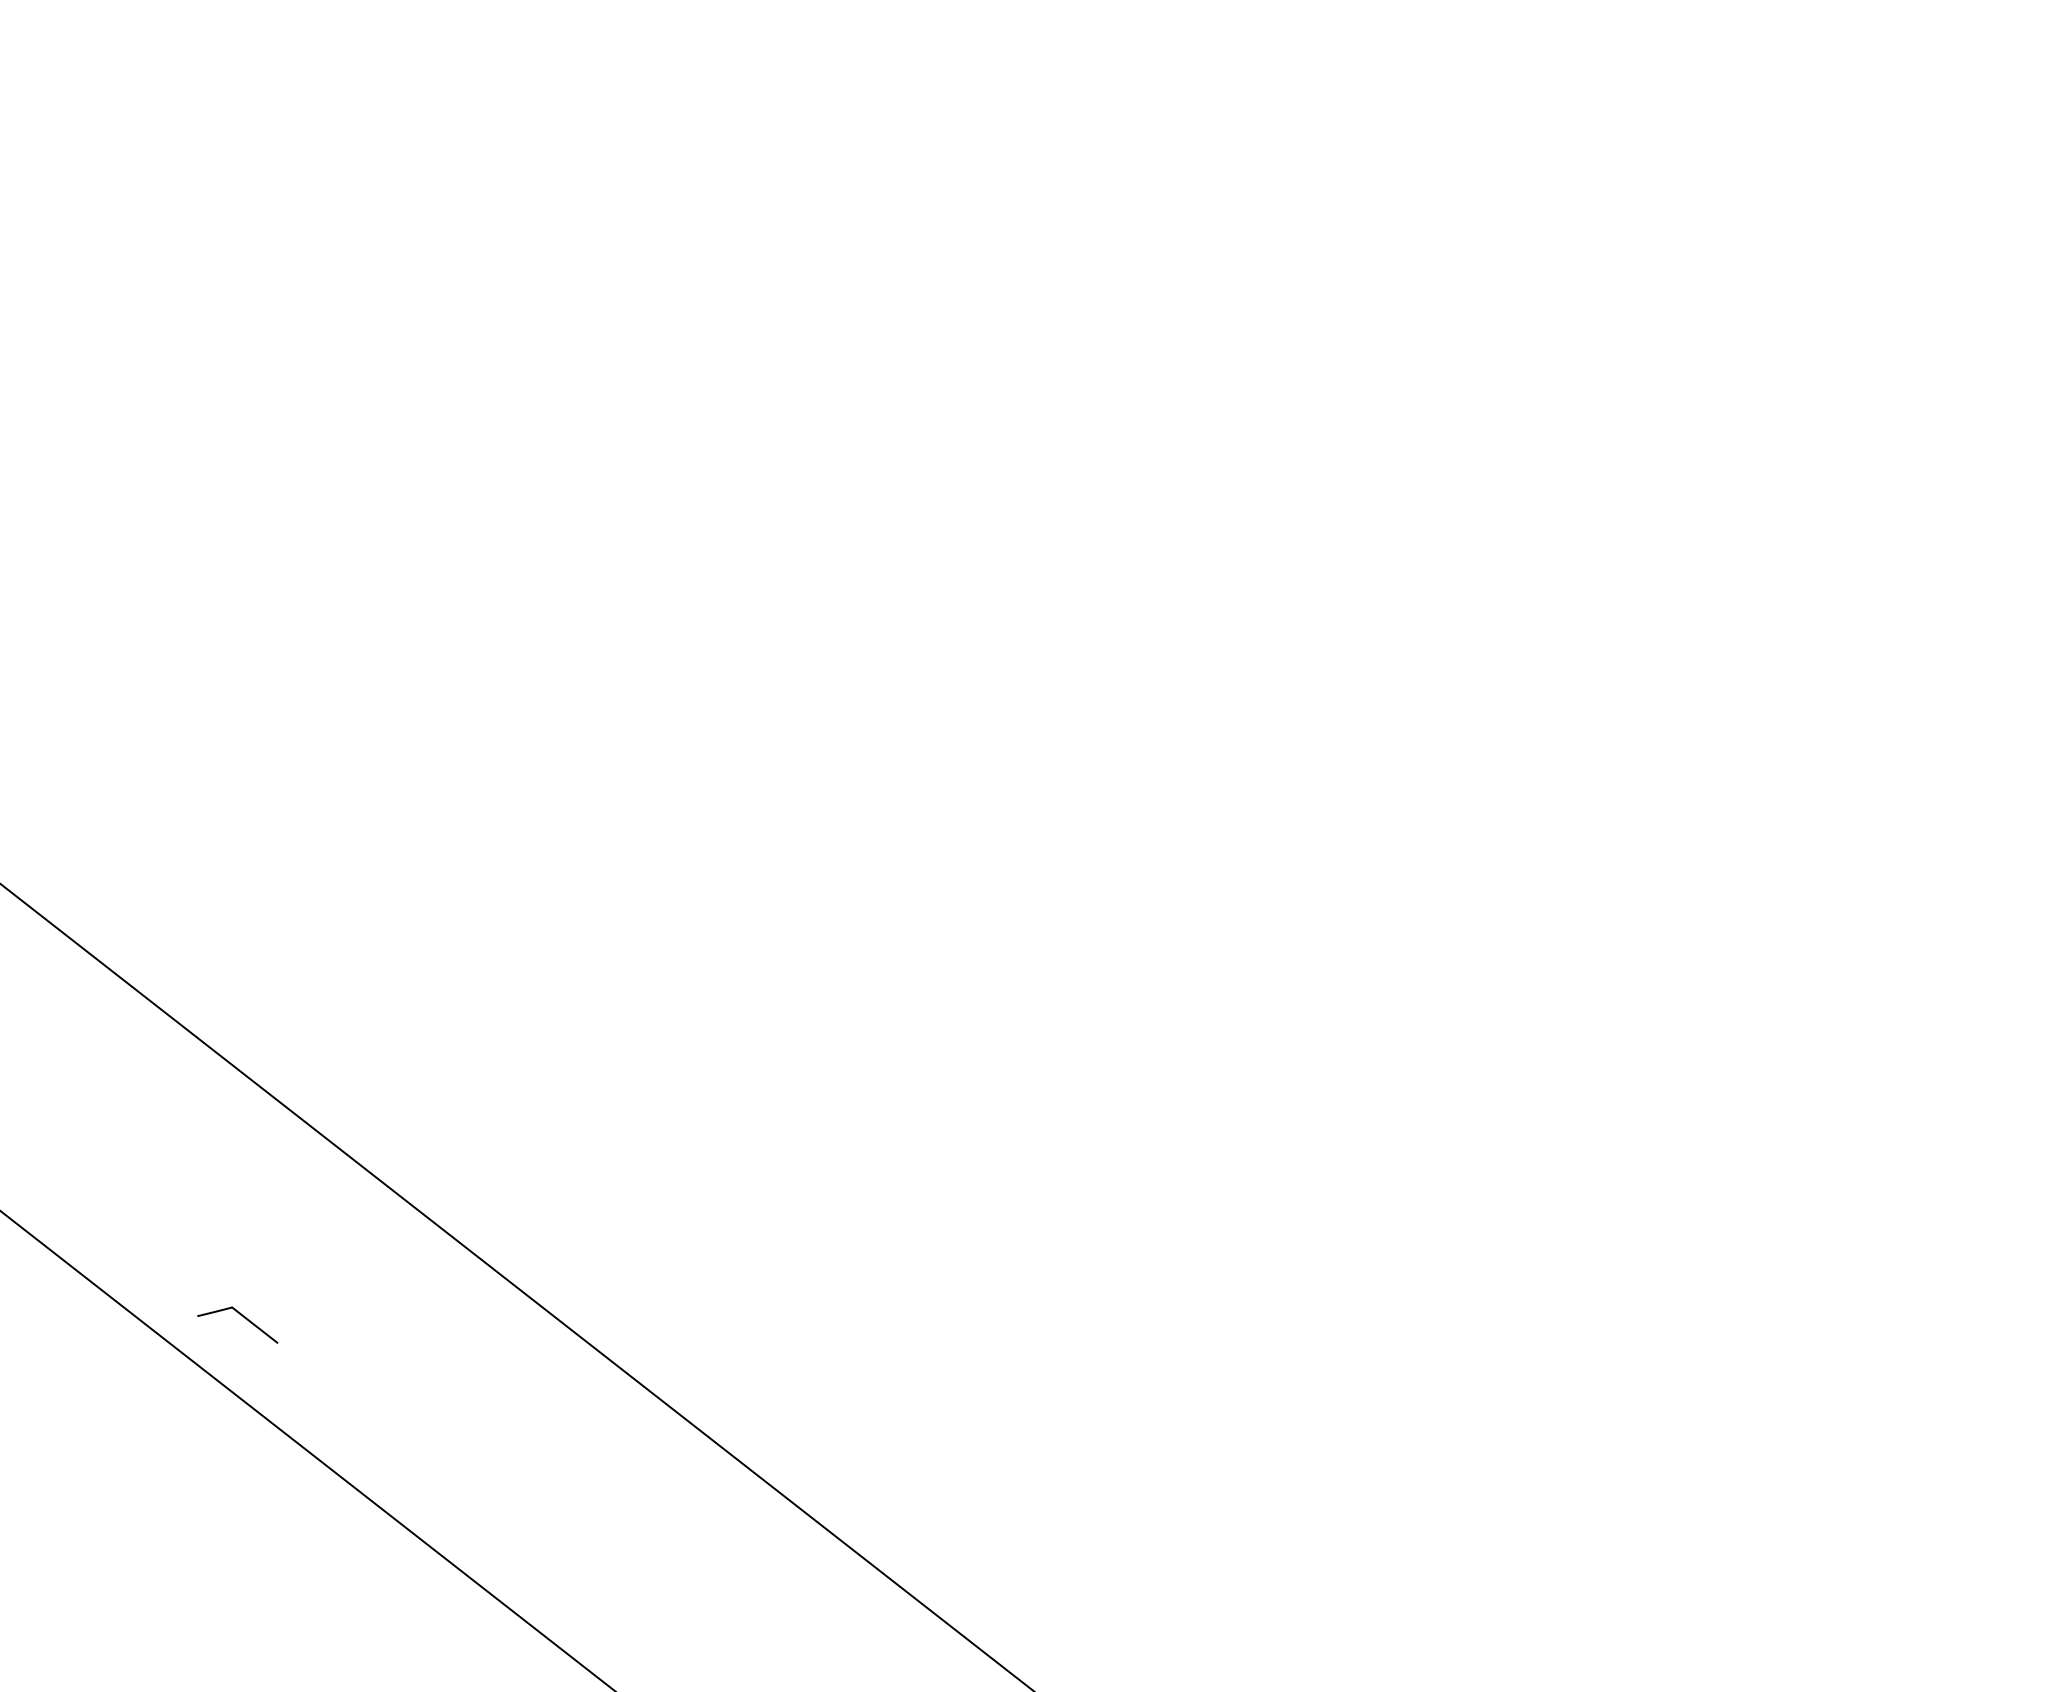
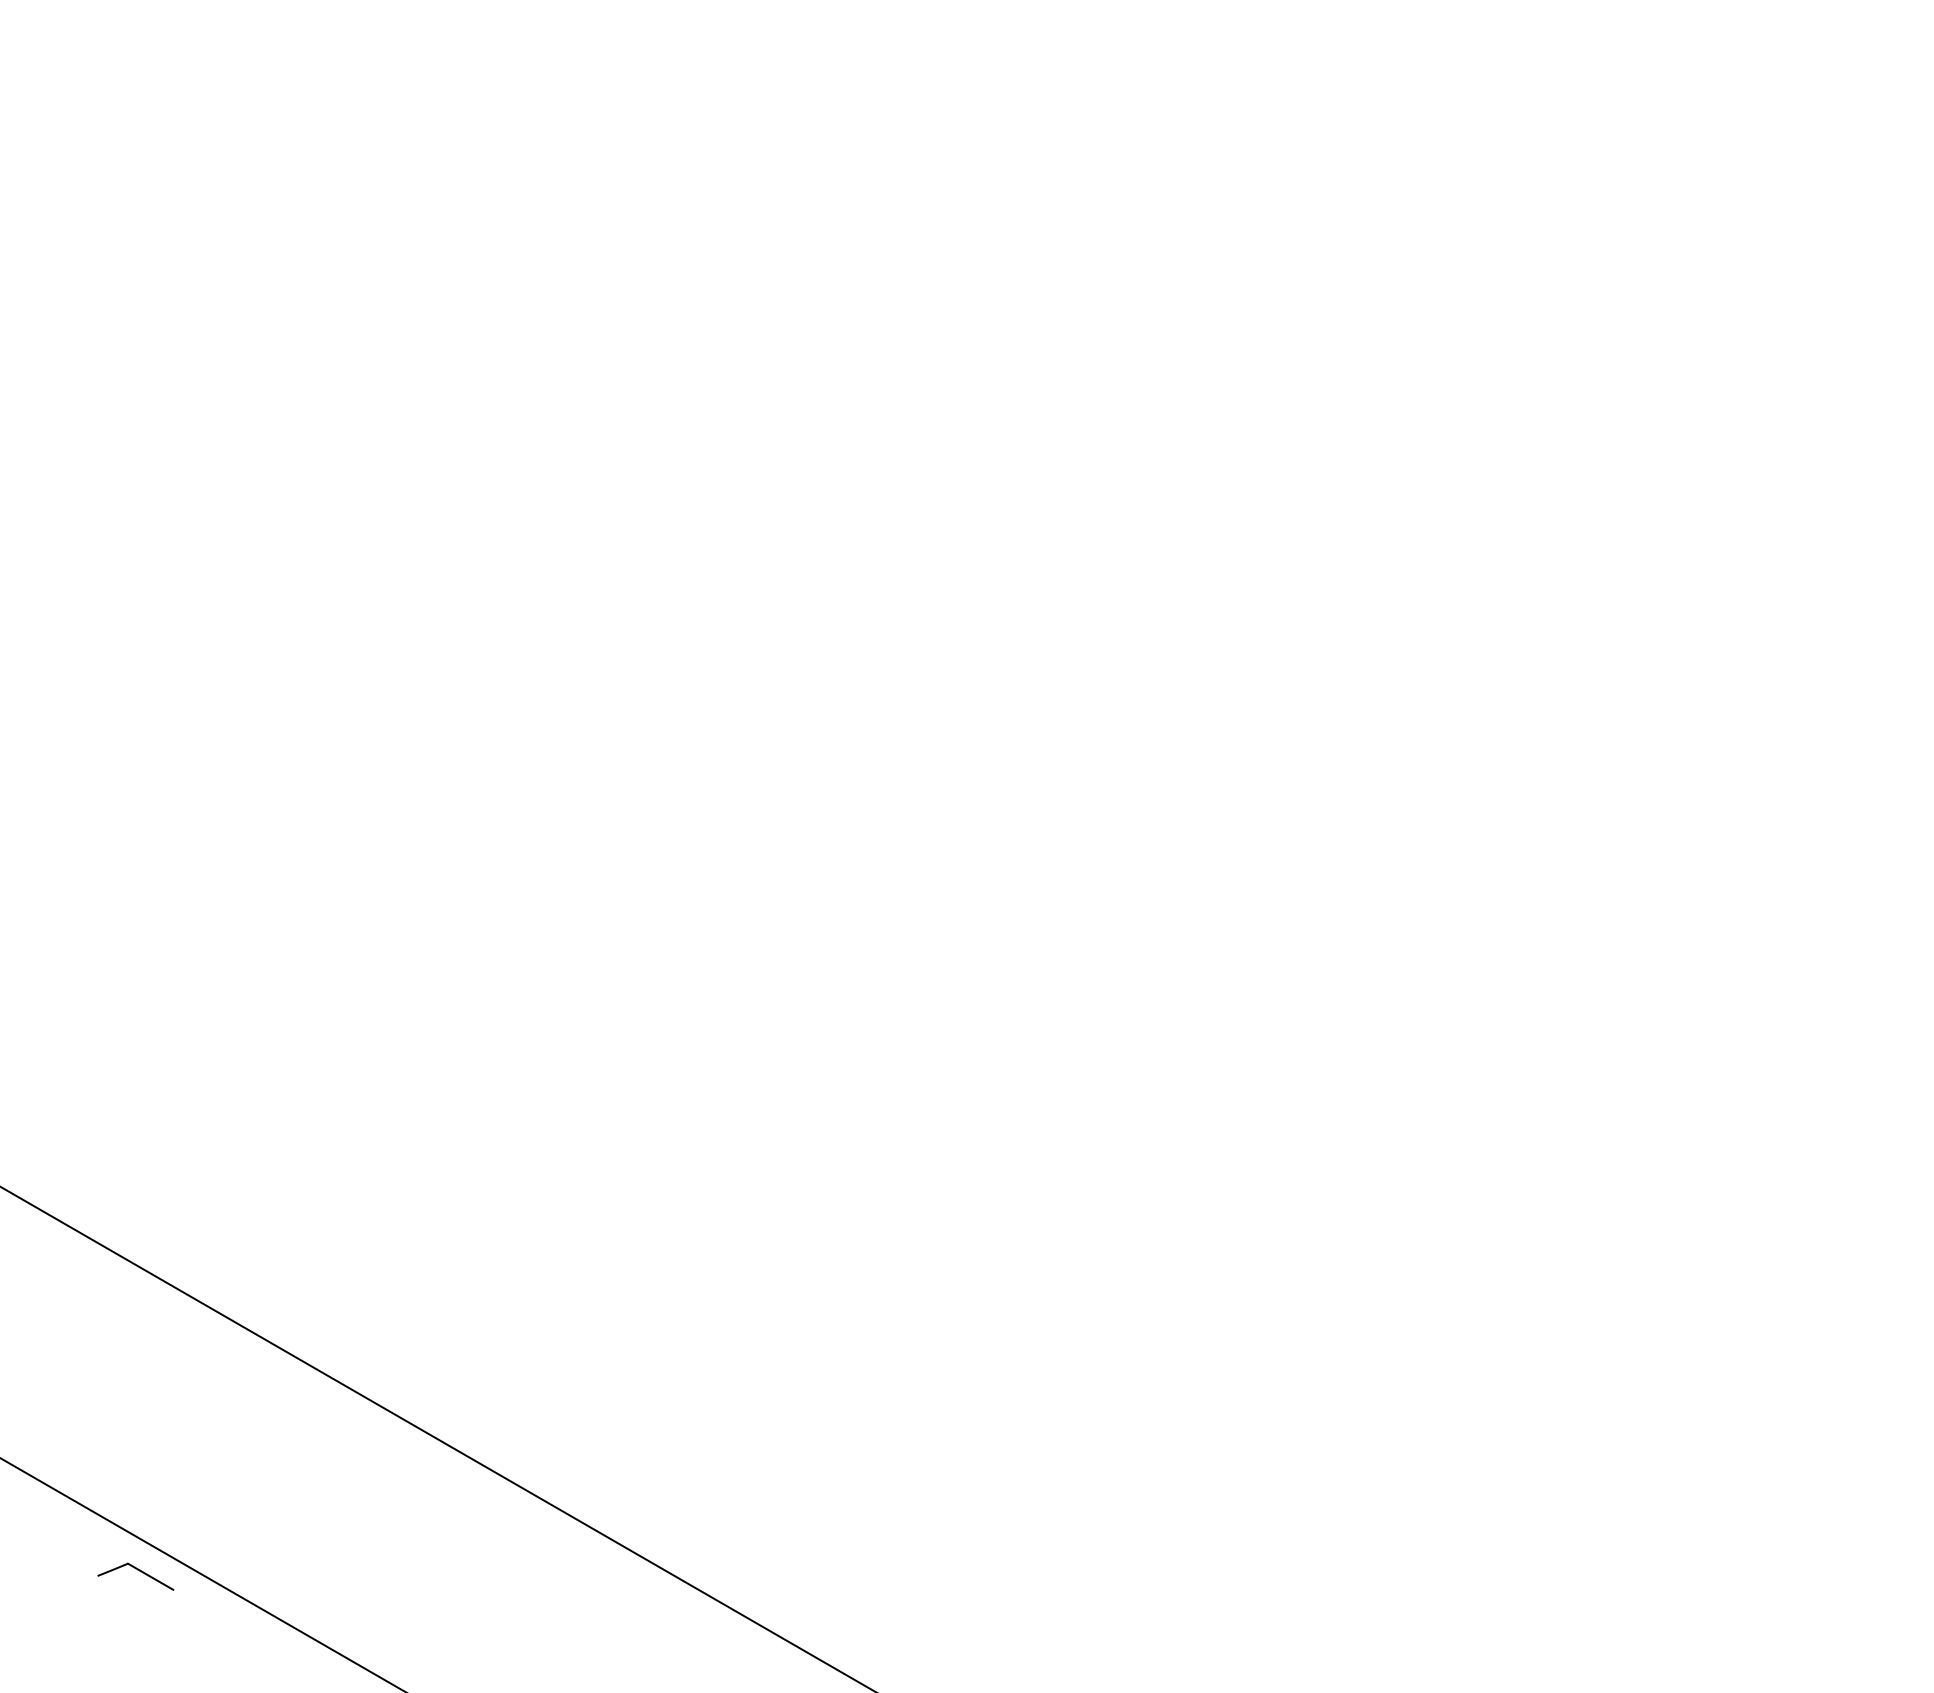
part: (241, 1316) -> (137, 1570), moved

